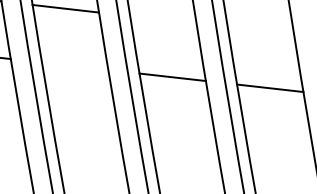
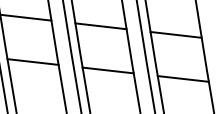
line: (163, 19) -> (101, 25), added
line: (260, 30) -> (175, 34), added
line: (75, 66) -> (33, 62), added

